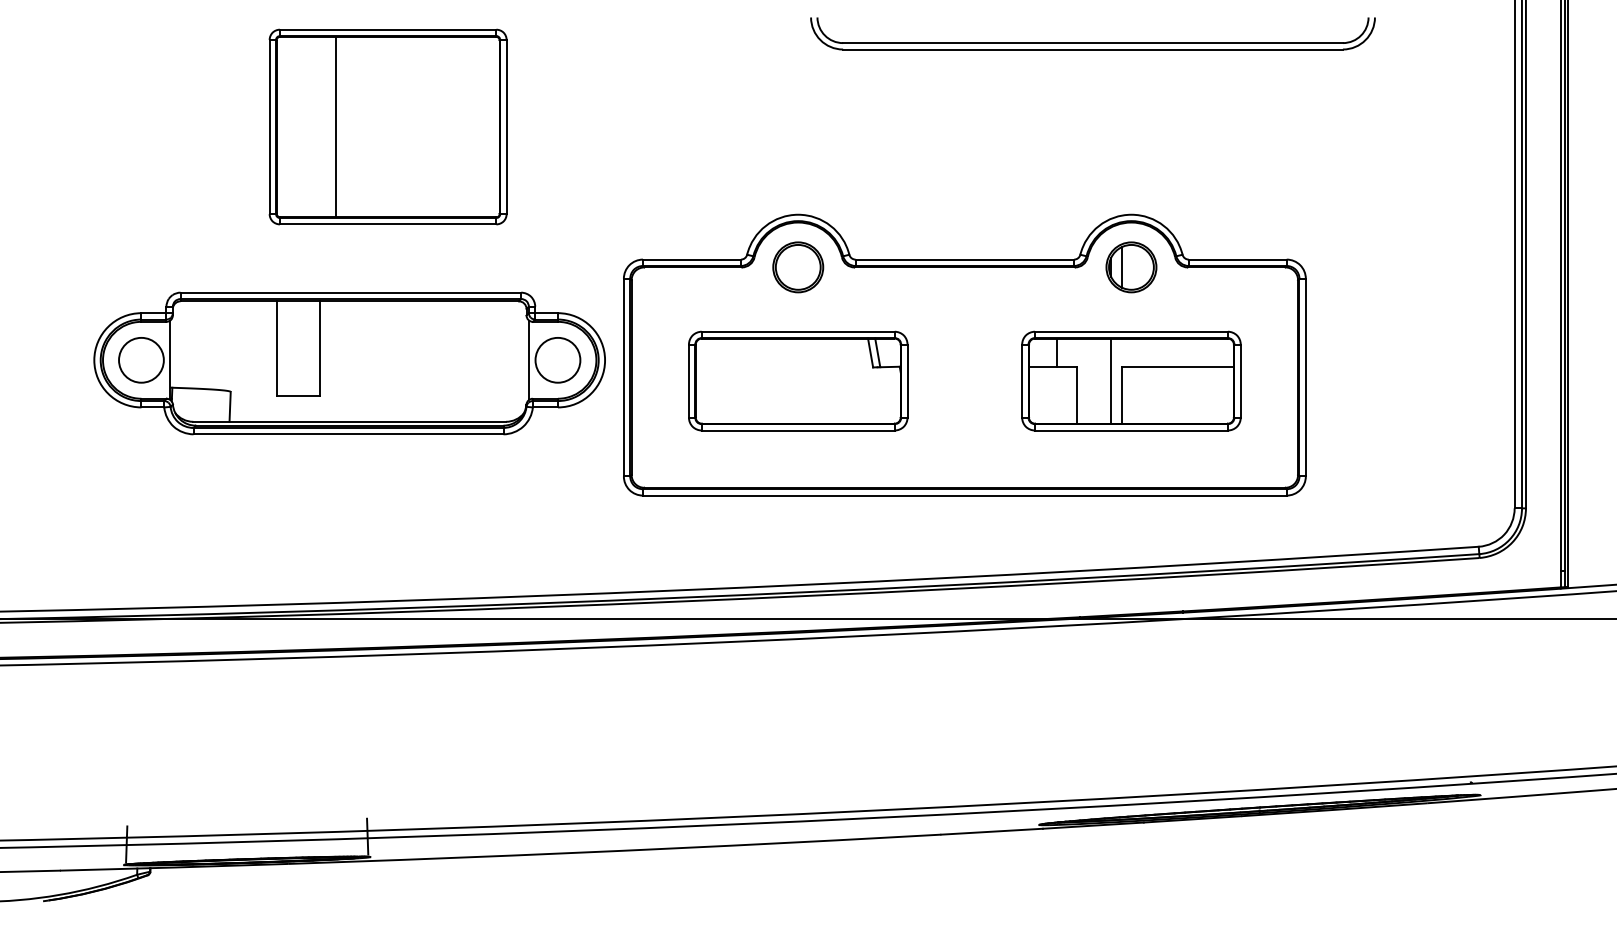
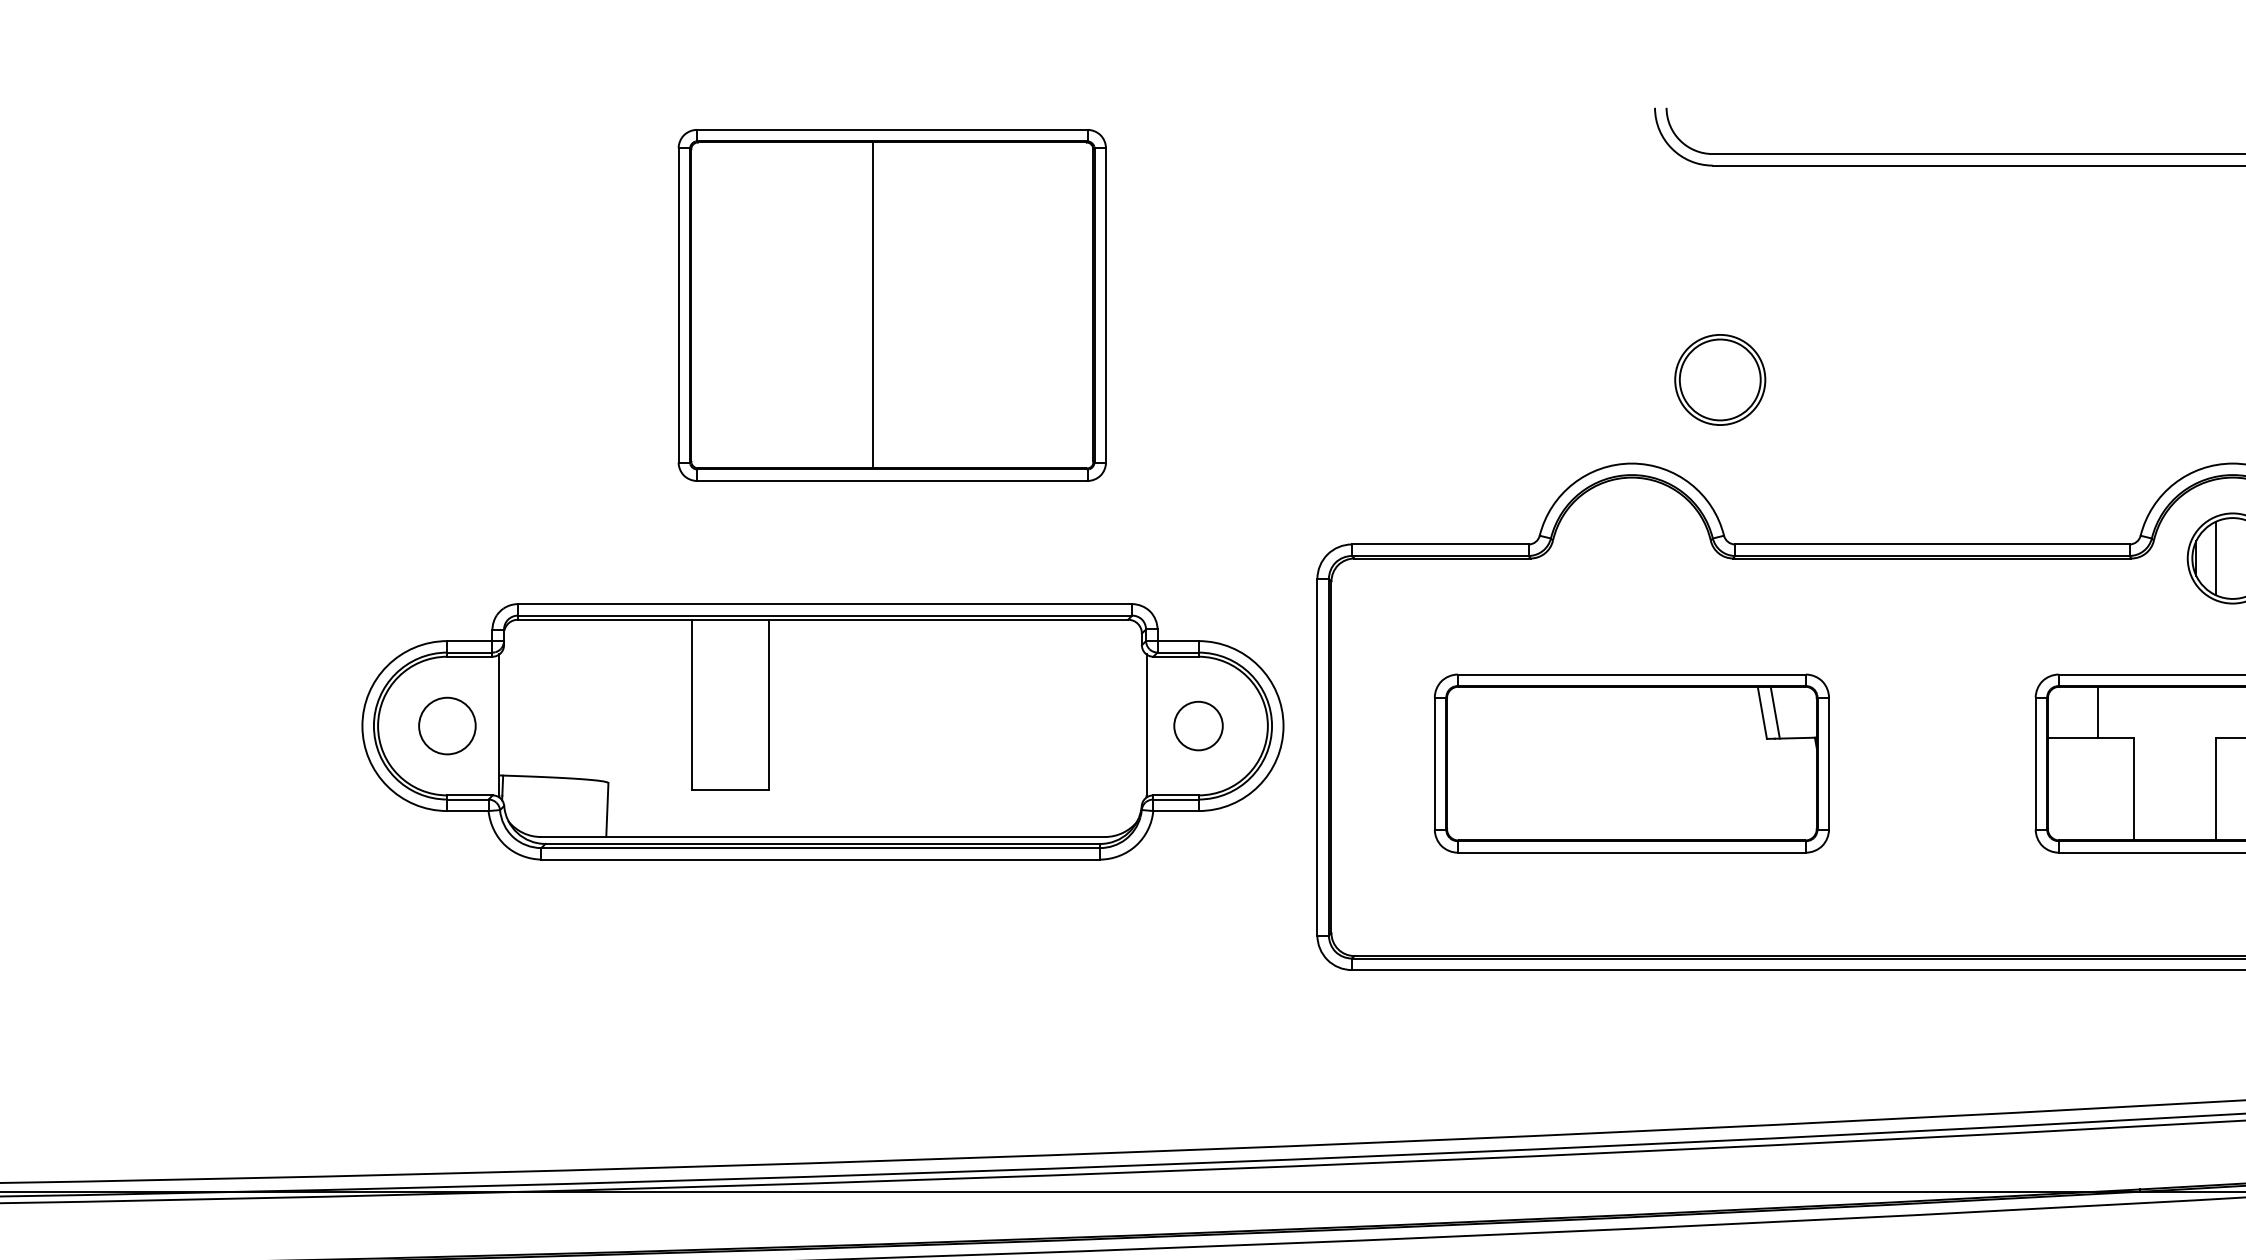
line: (336, 126) -> (873, 304), moved
part: (798, 267) -> (1720, 380), moved
circle: (141, 359) -> (447, 724), size x0.7
circle: (557, 359) -> (1197, 724), size x0.6
line: (1111, 380) -> (2196, 762), removed

